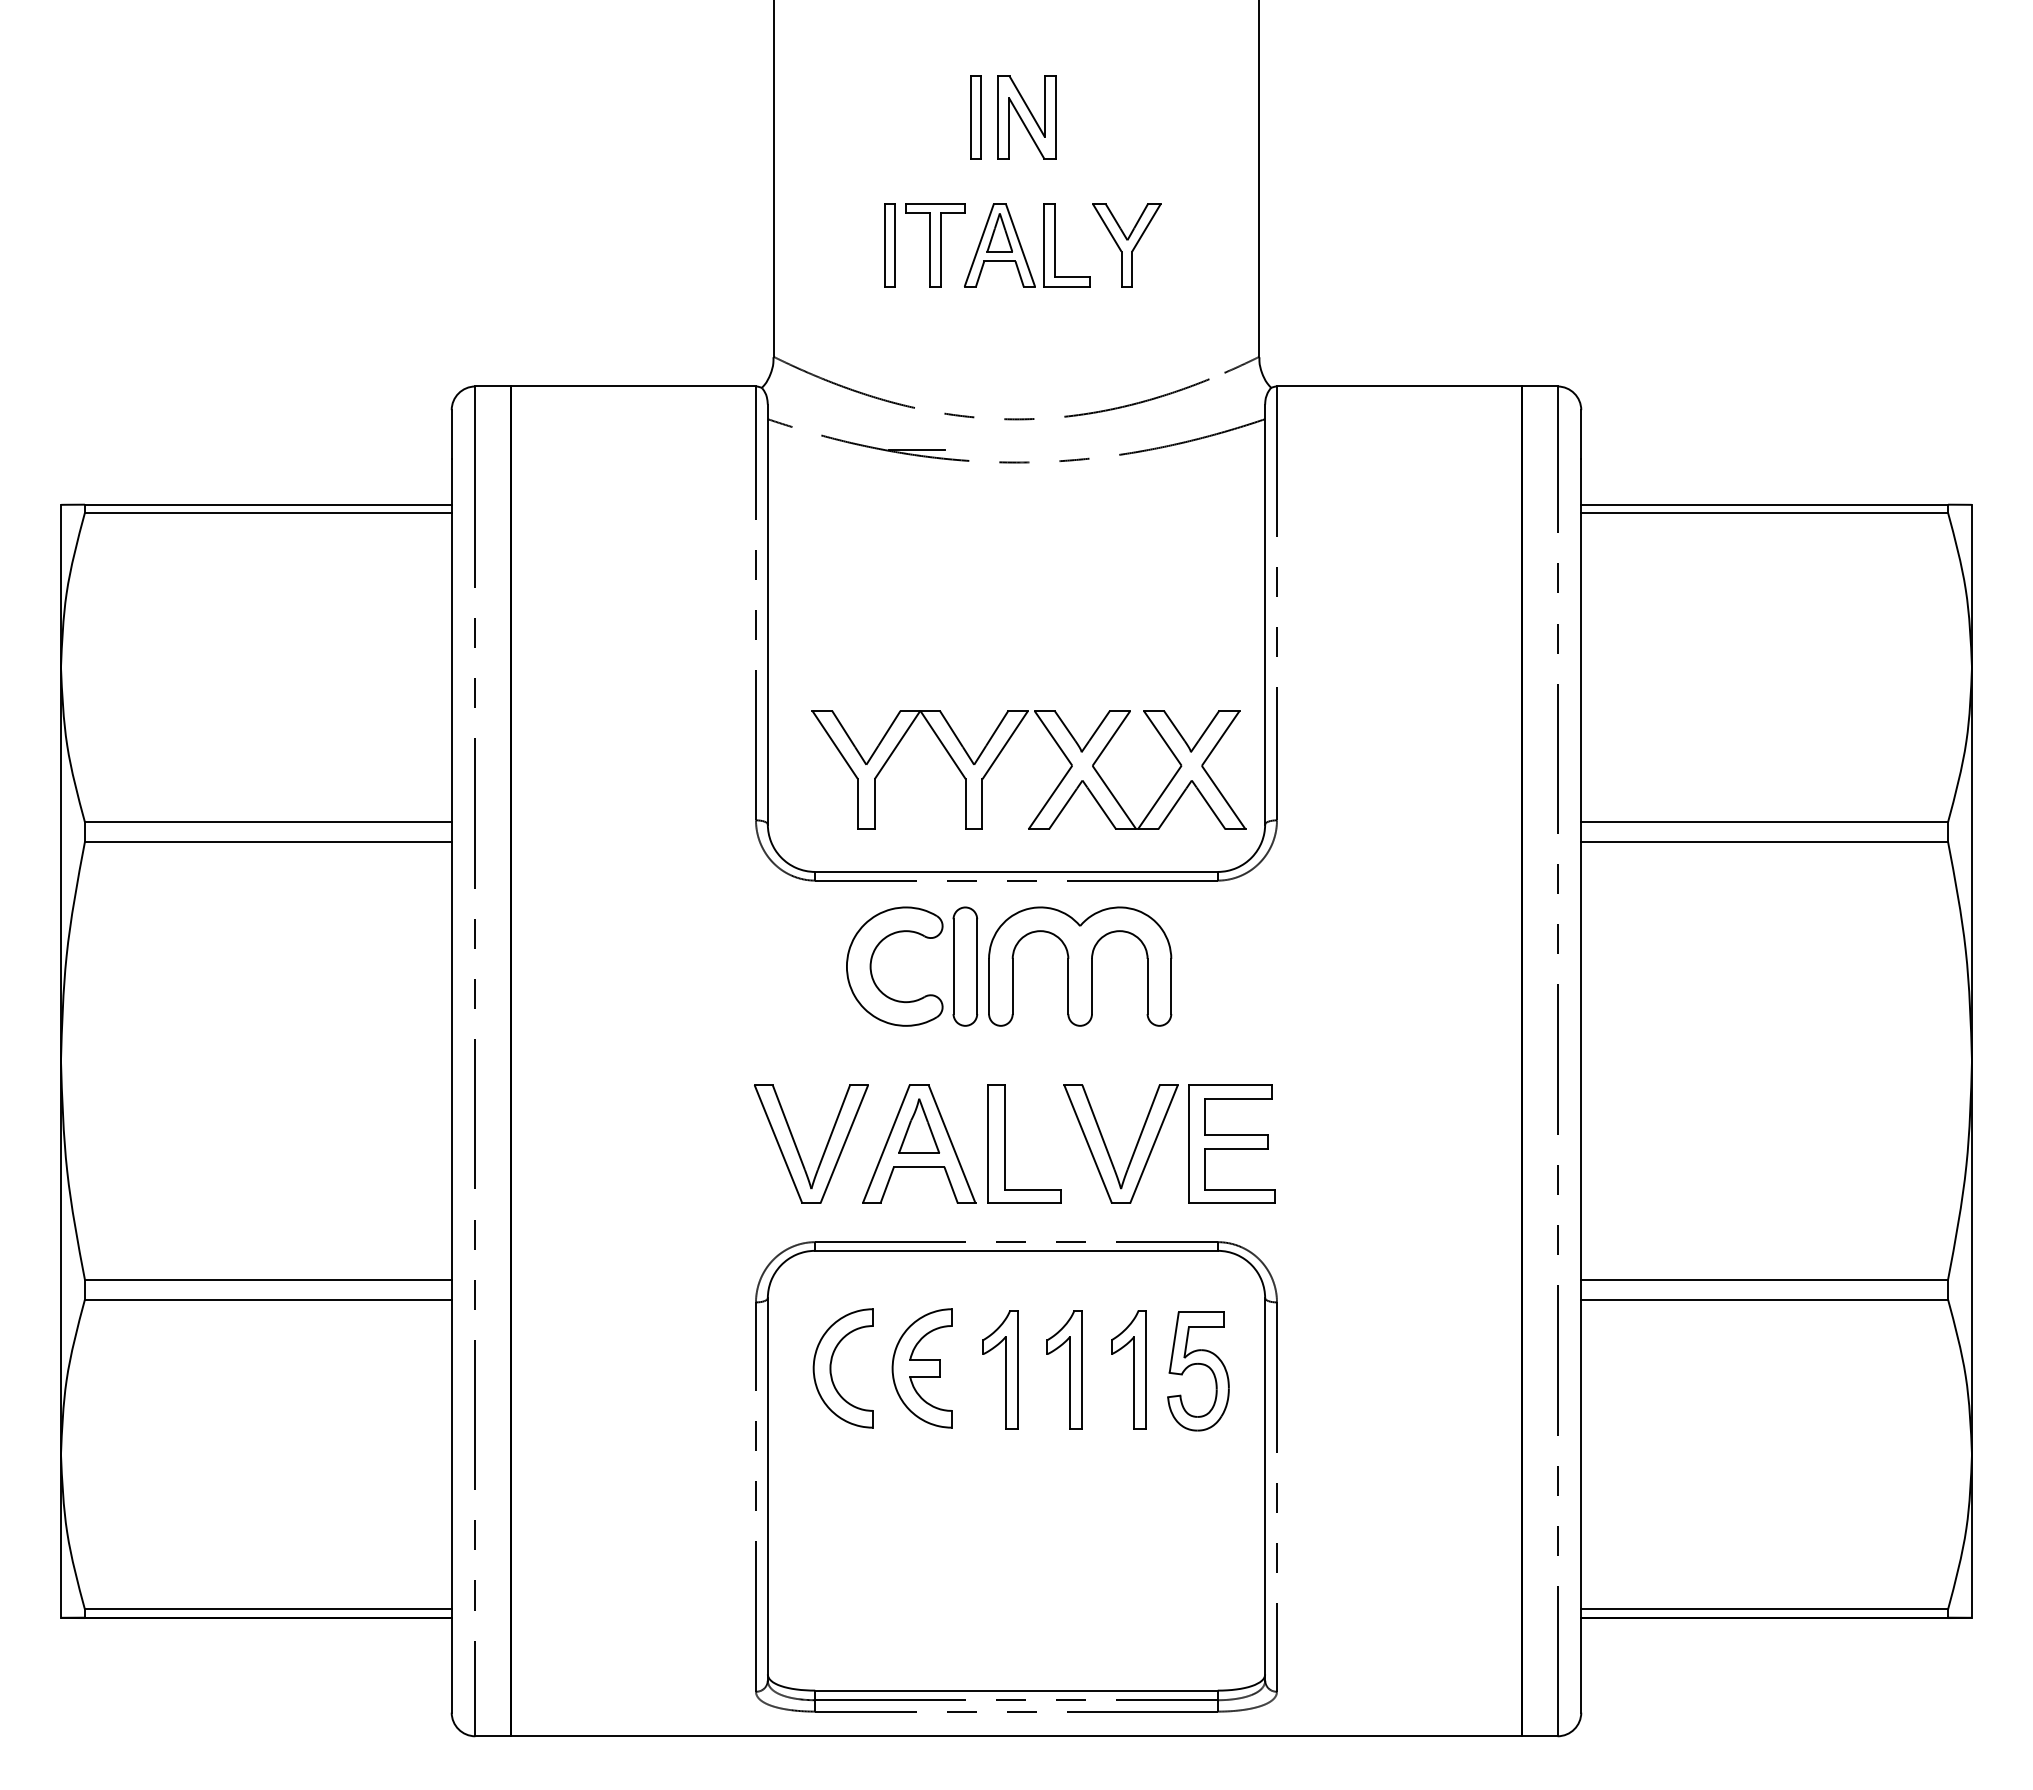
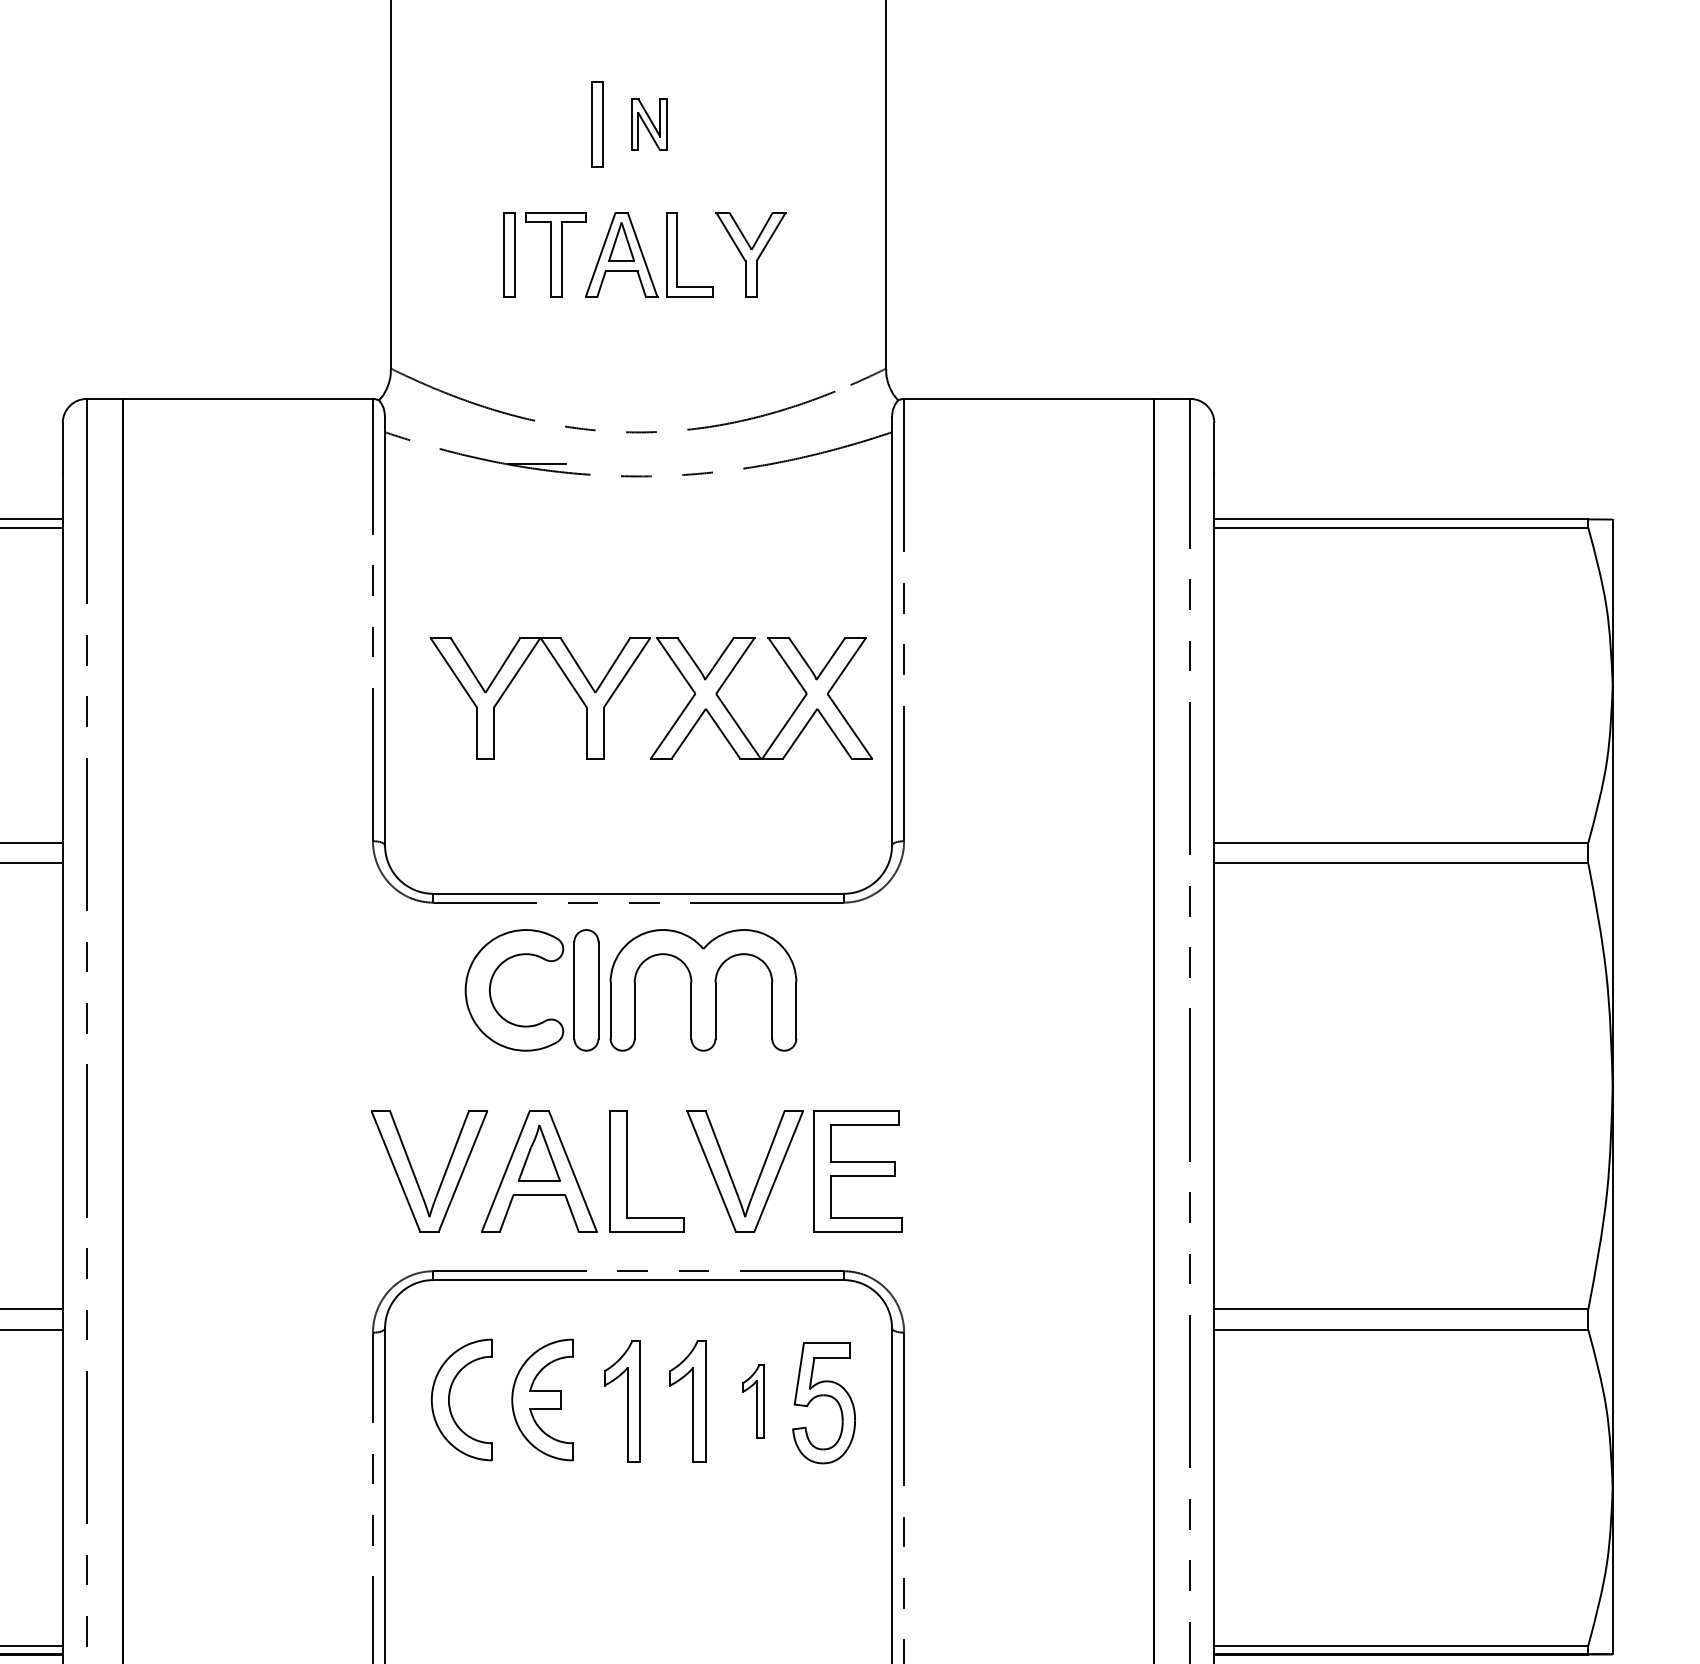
part: (1026, 117) -> (648, 124), size x0.6
part: (1002, 751) -> (624, 679), moved
part: (1128, 1369) -> (752, 1401), size x0.6

